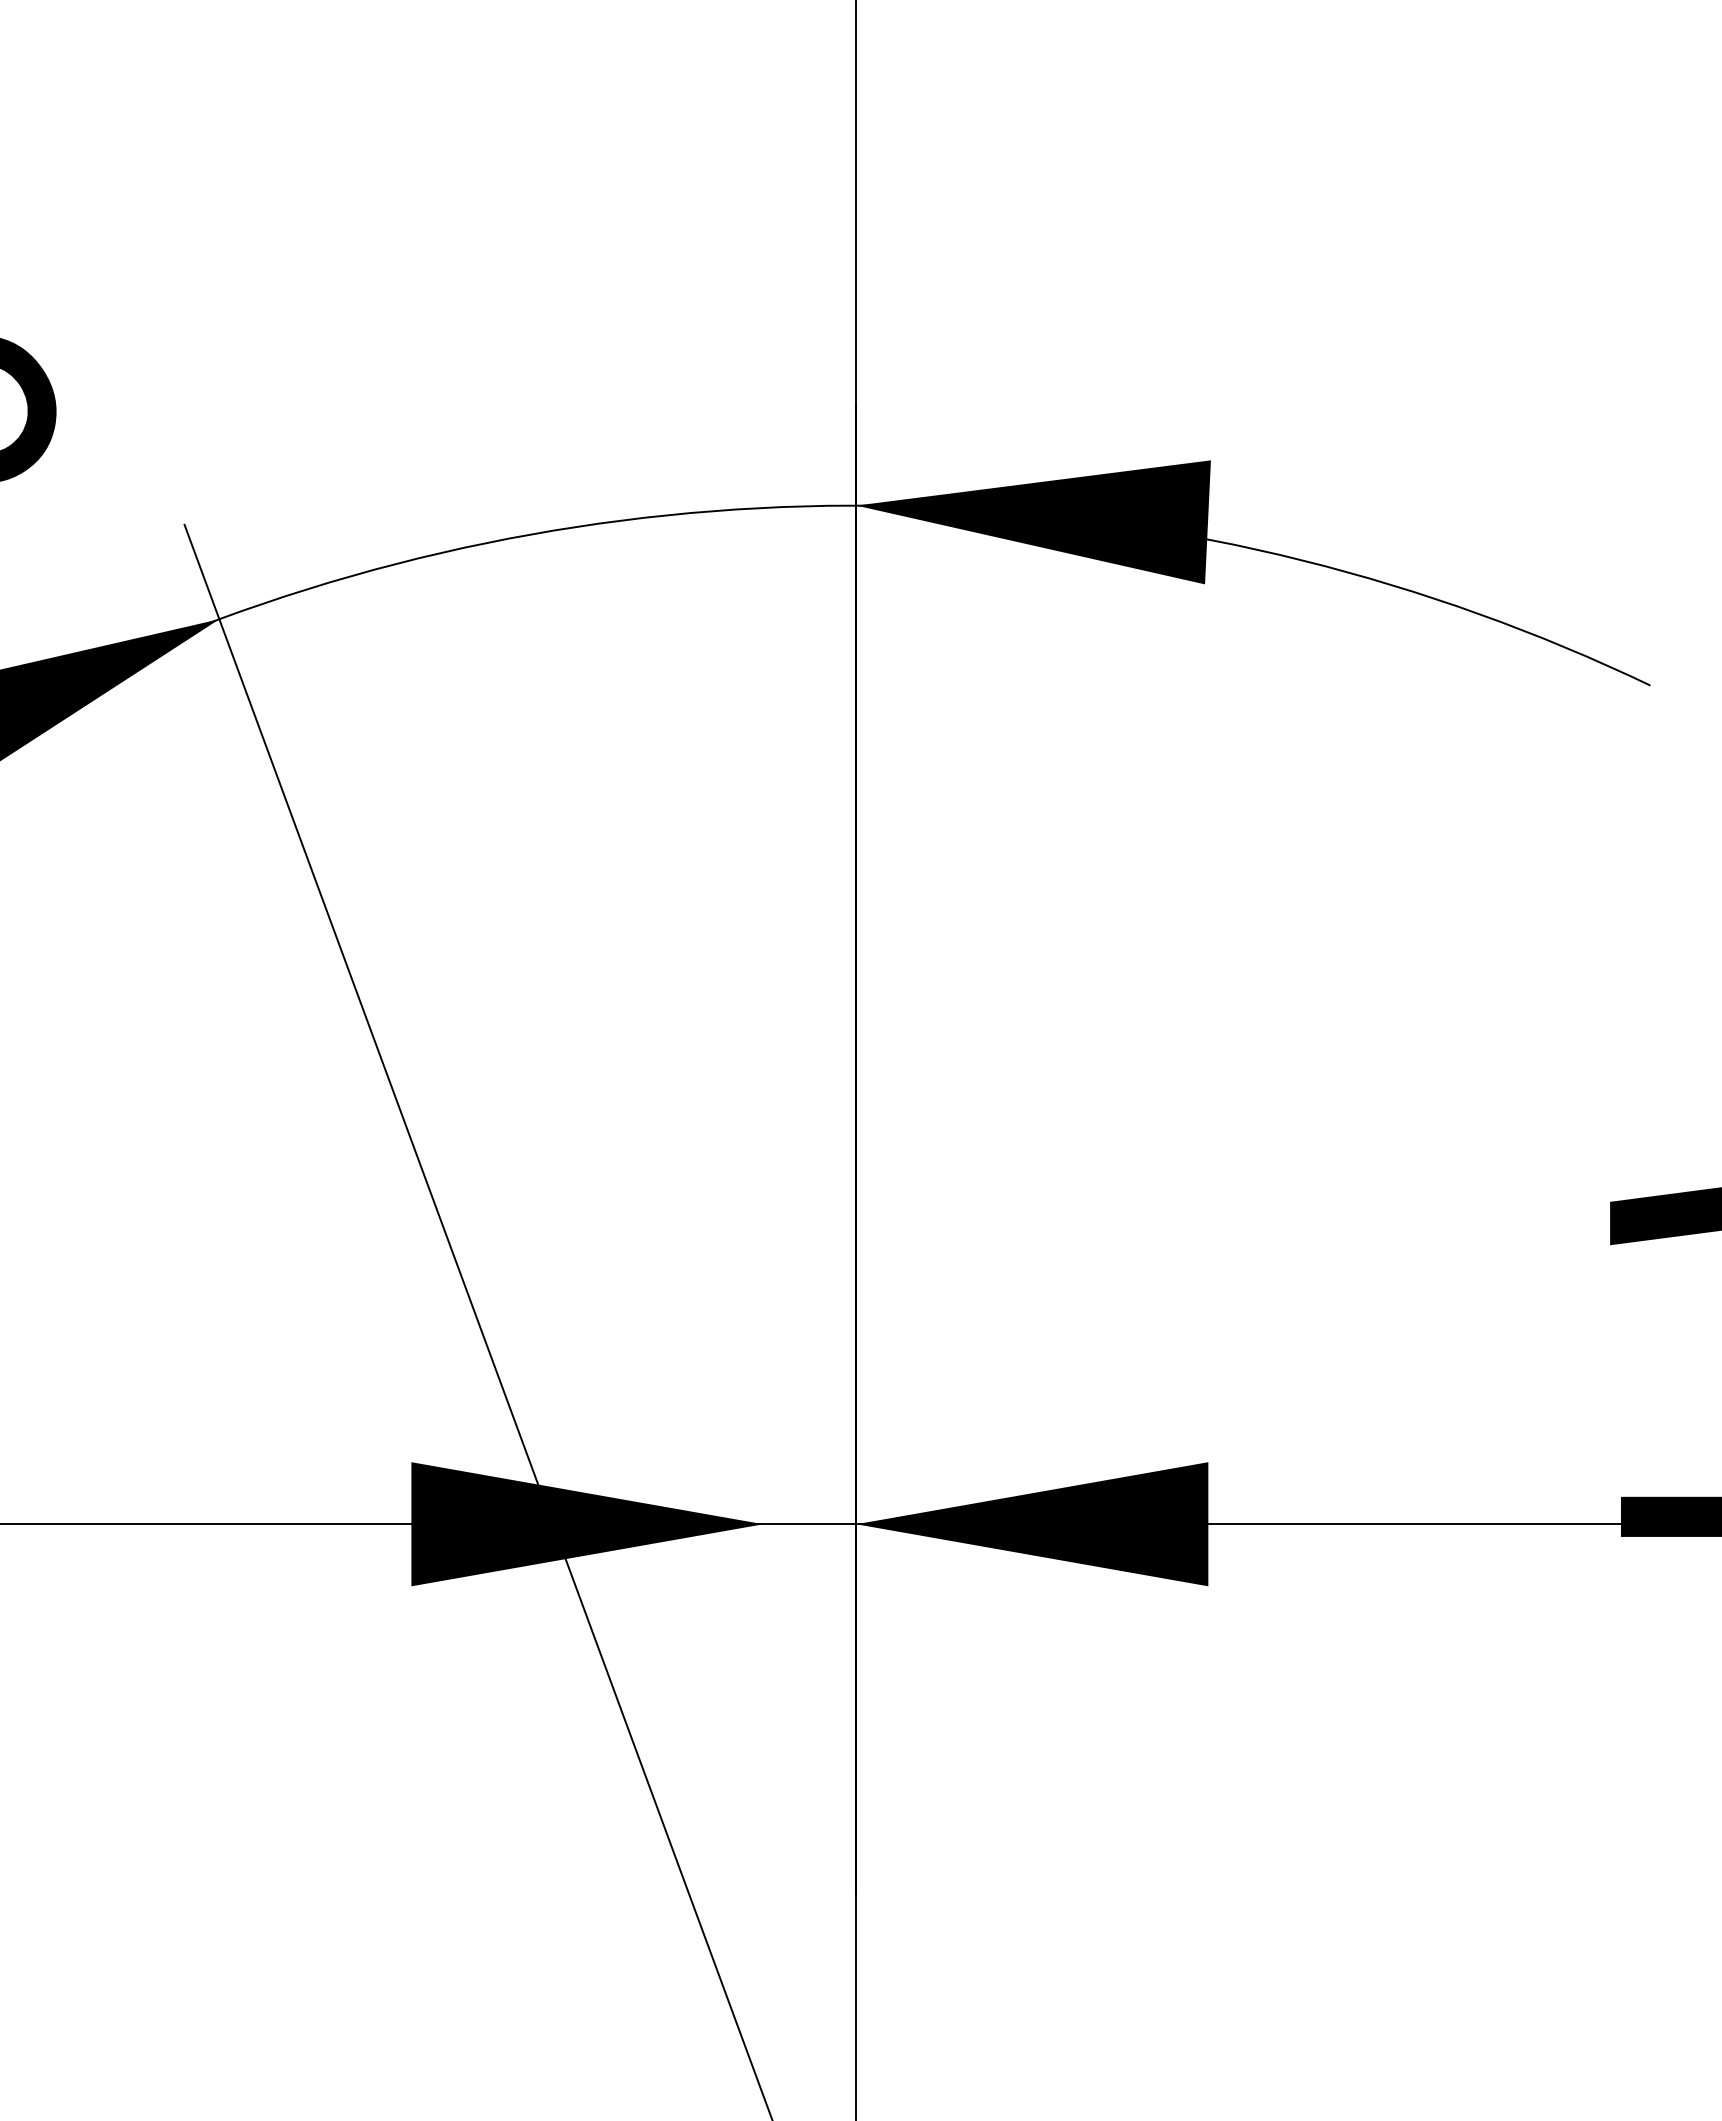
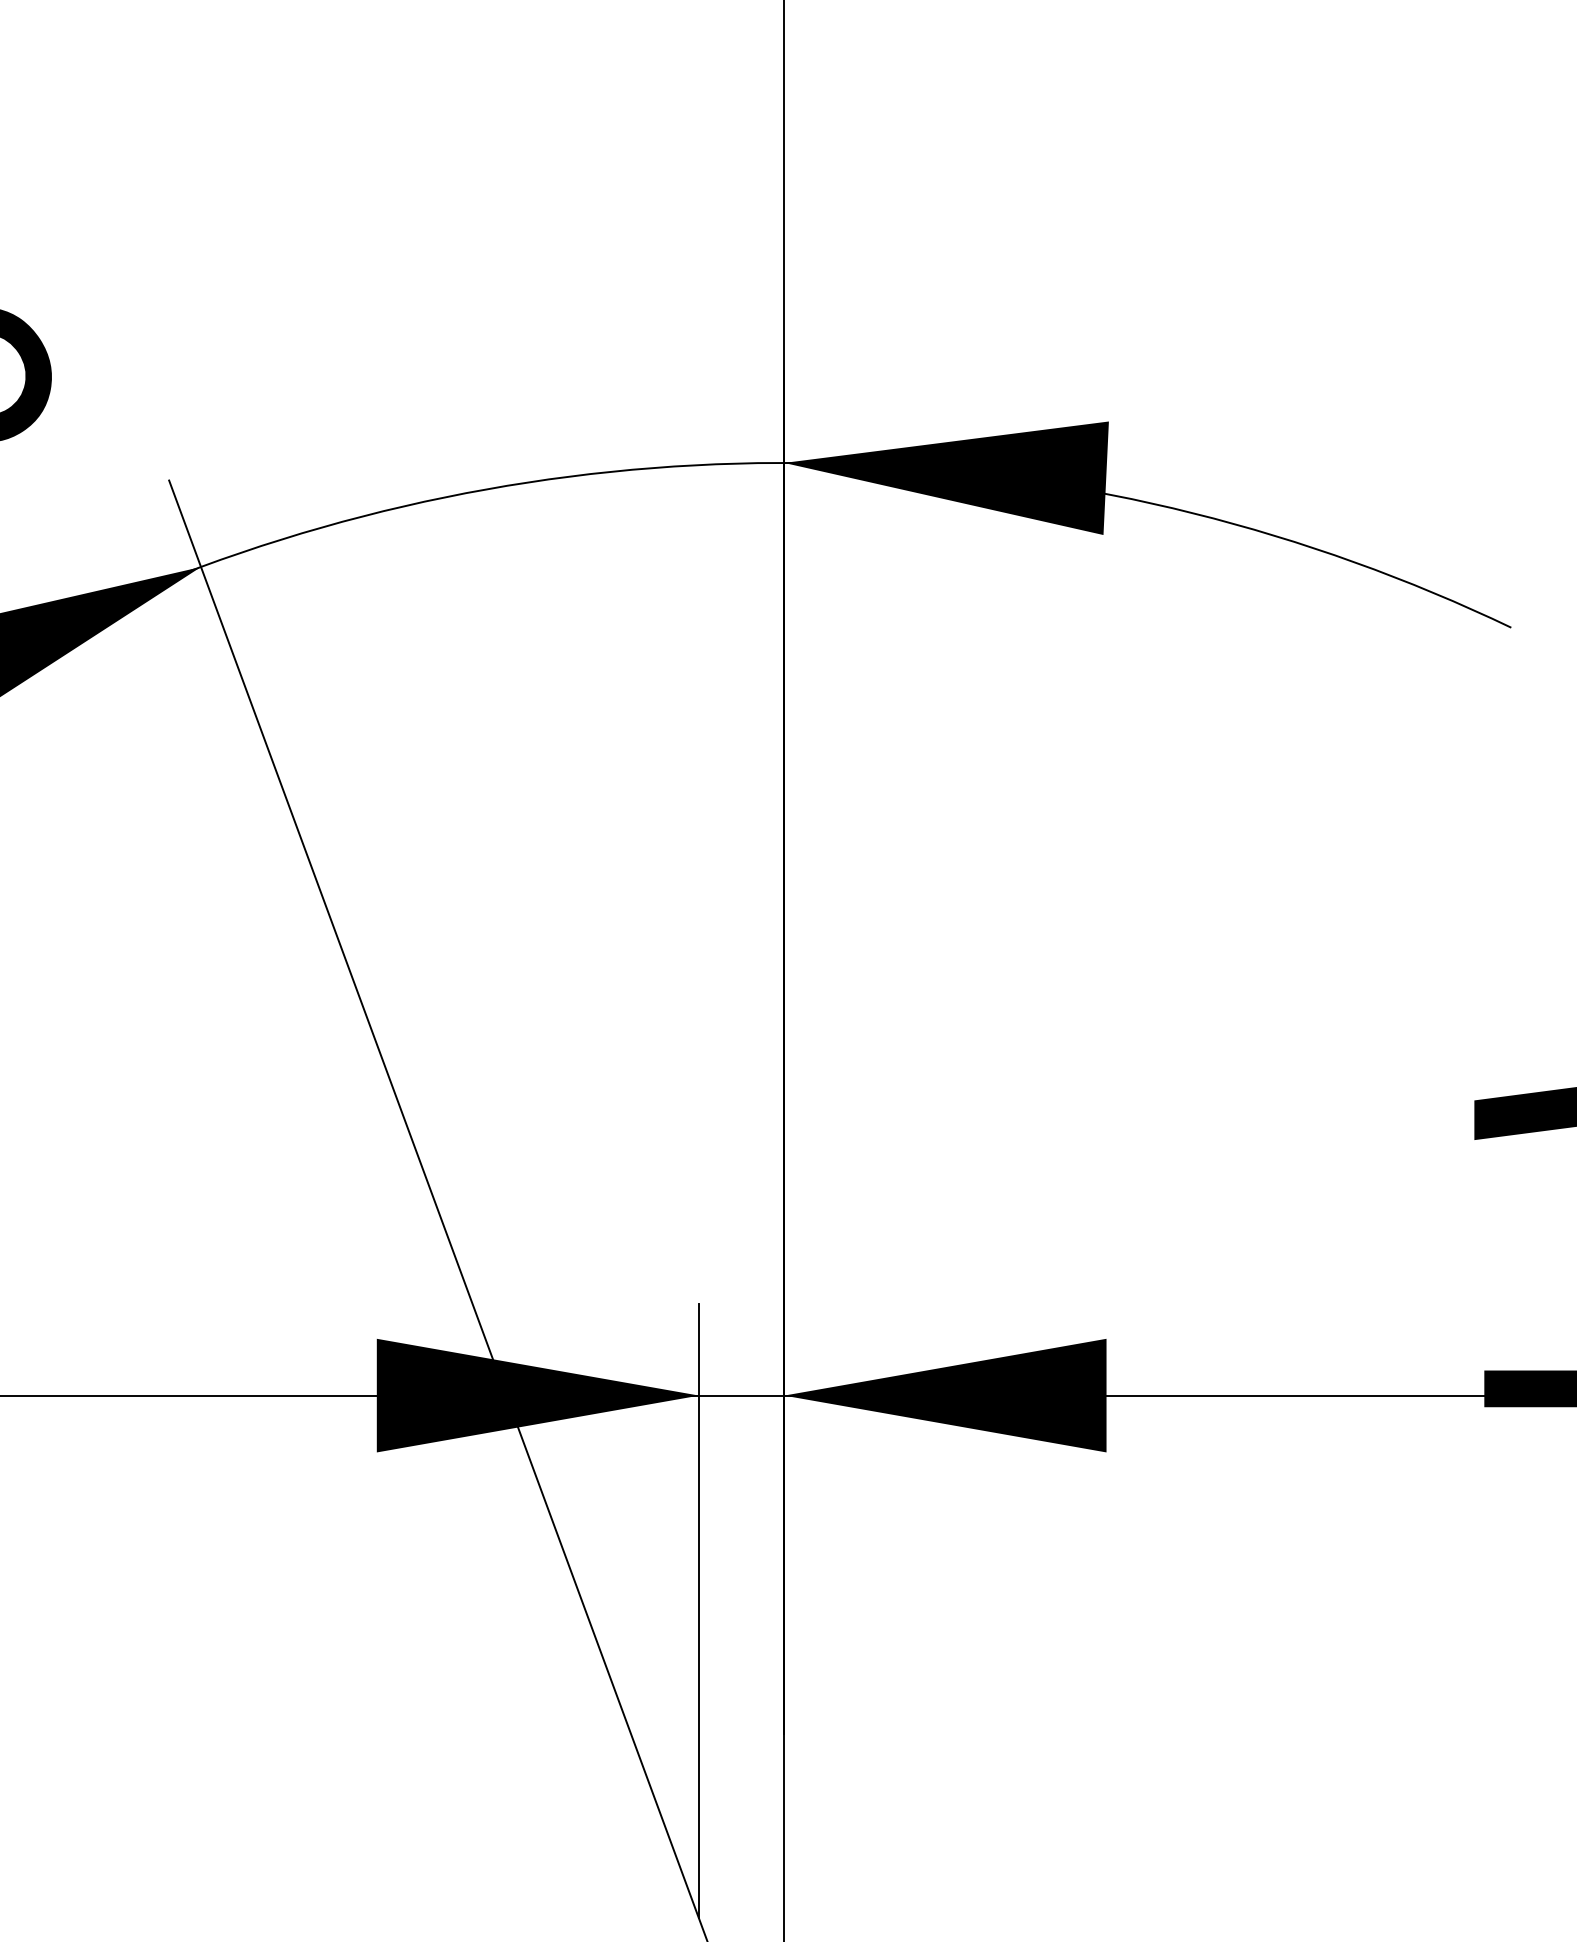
line: (763, 1758) -> (699, 1610), added

